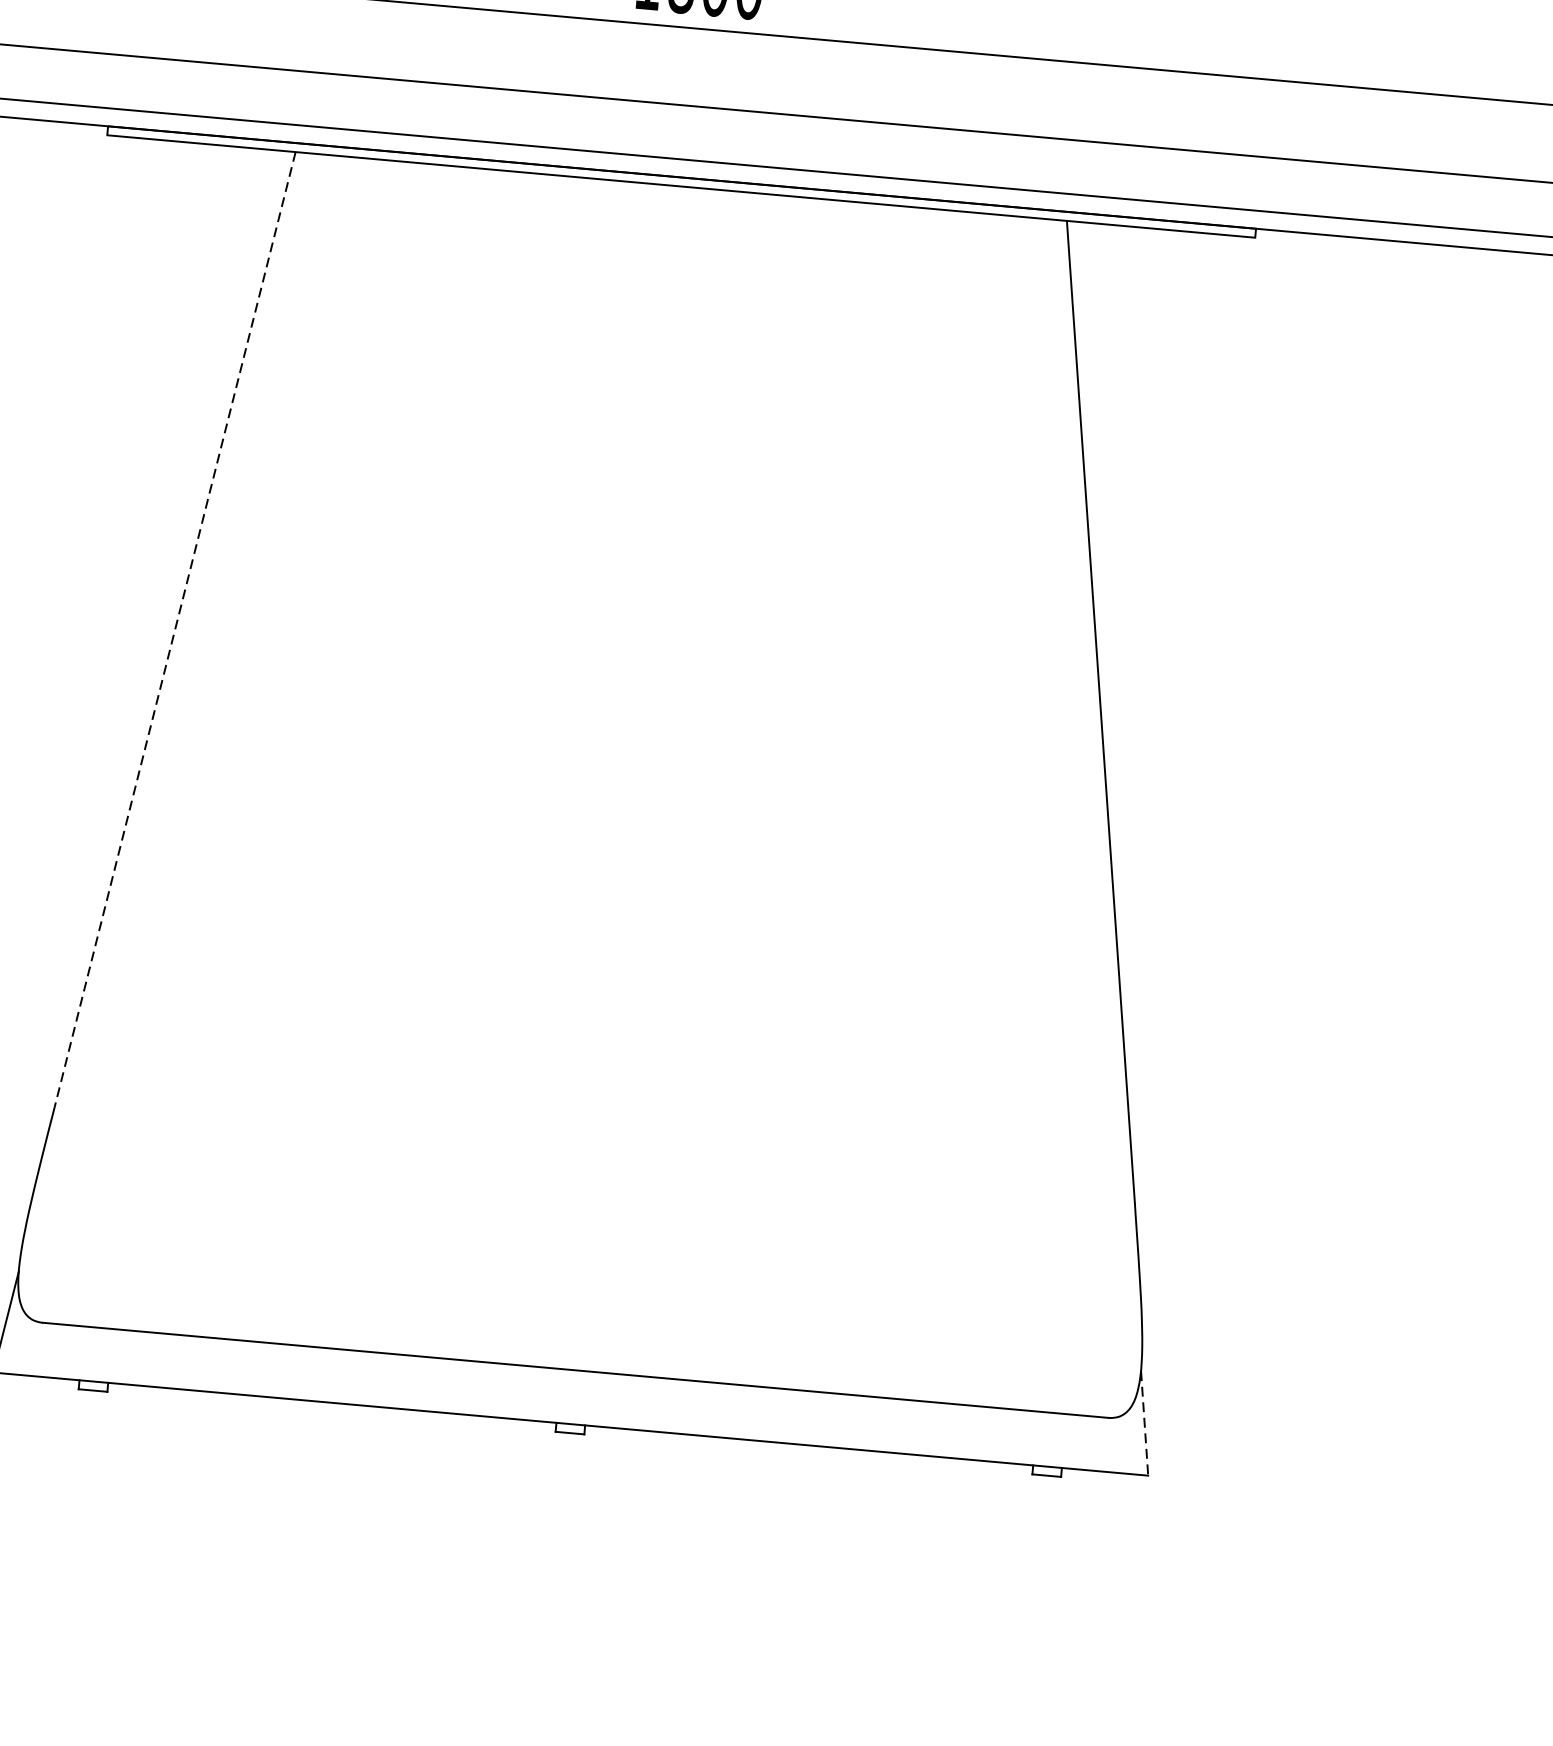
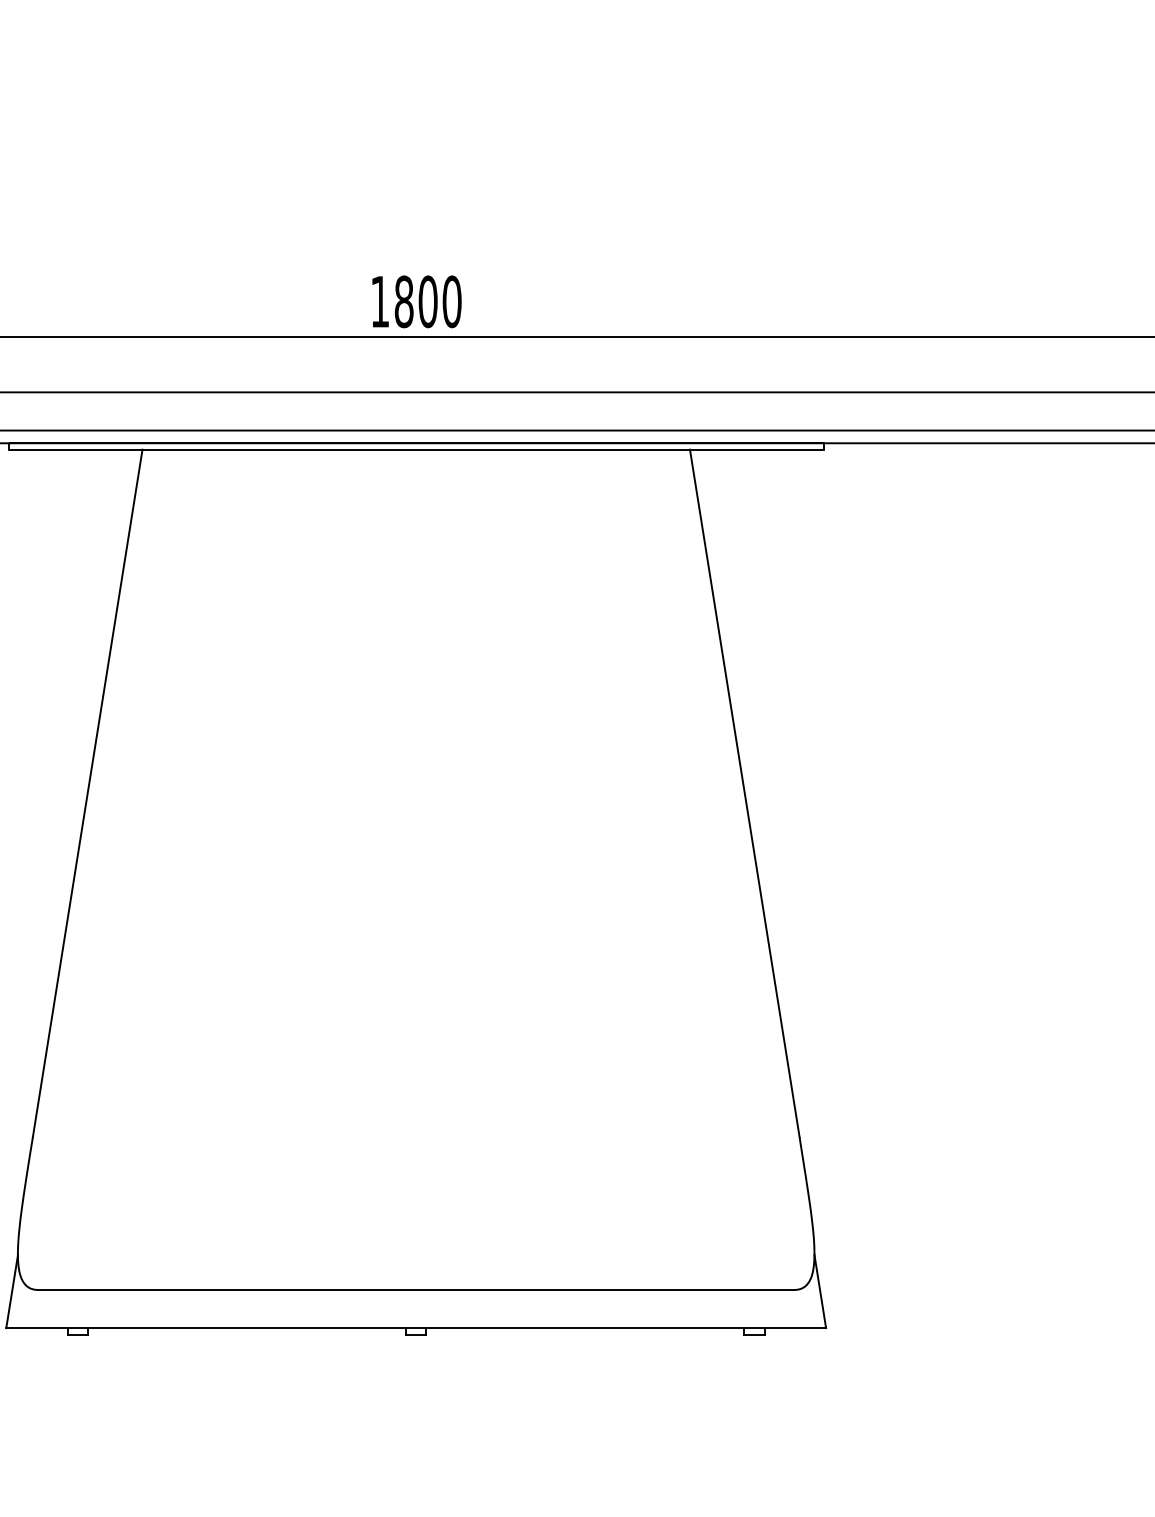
line: (174, 629) -> (87, 793), dashed -> solid
line: (1144, 1423) -> (820, 1291), dashed -> solid

